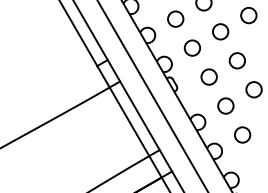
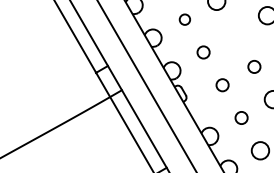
circle: (175, 18) -> (184, 19), size x0.6
circle: (220, 31) -> (235, 33), removed
circle: (191, 47) -> (202, 51), size x0.7
circle: (236, 60) -> (253, 66), size x0.7
circle: (208, 76) -> (221, 84), size x0.7
circle: (225, 105) -> (241, 117), size x0.7

